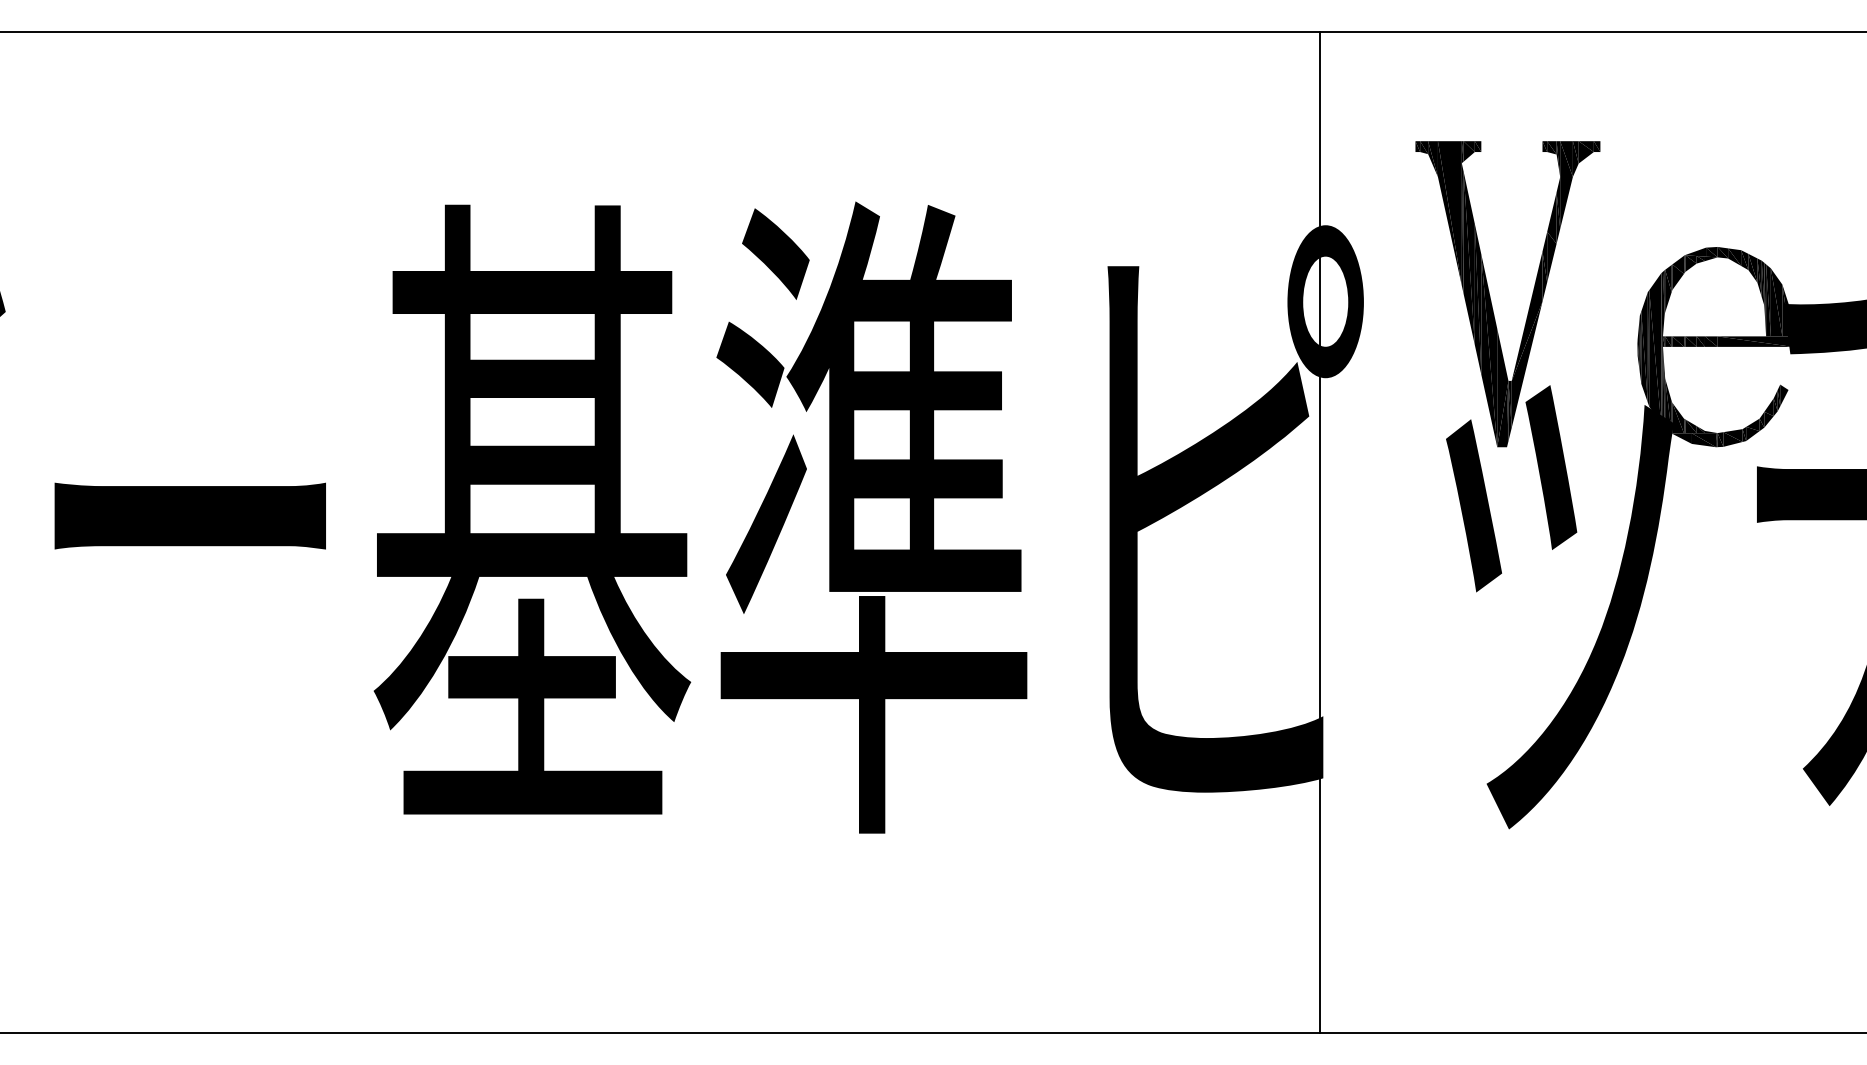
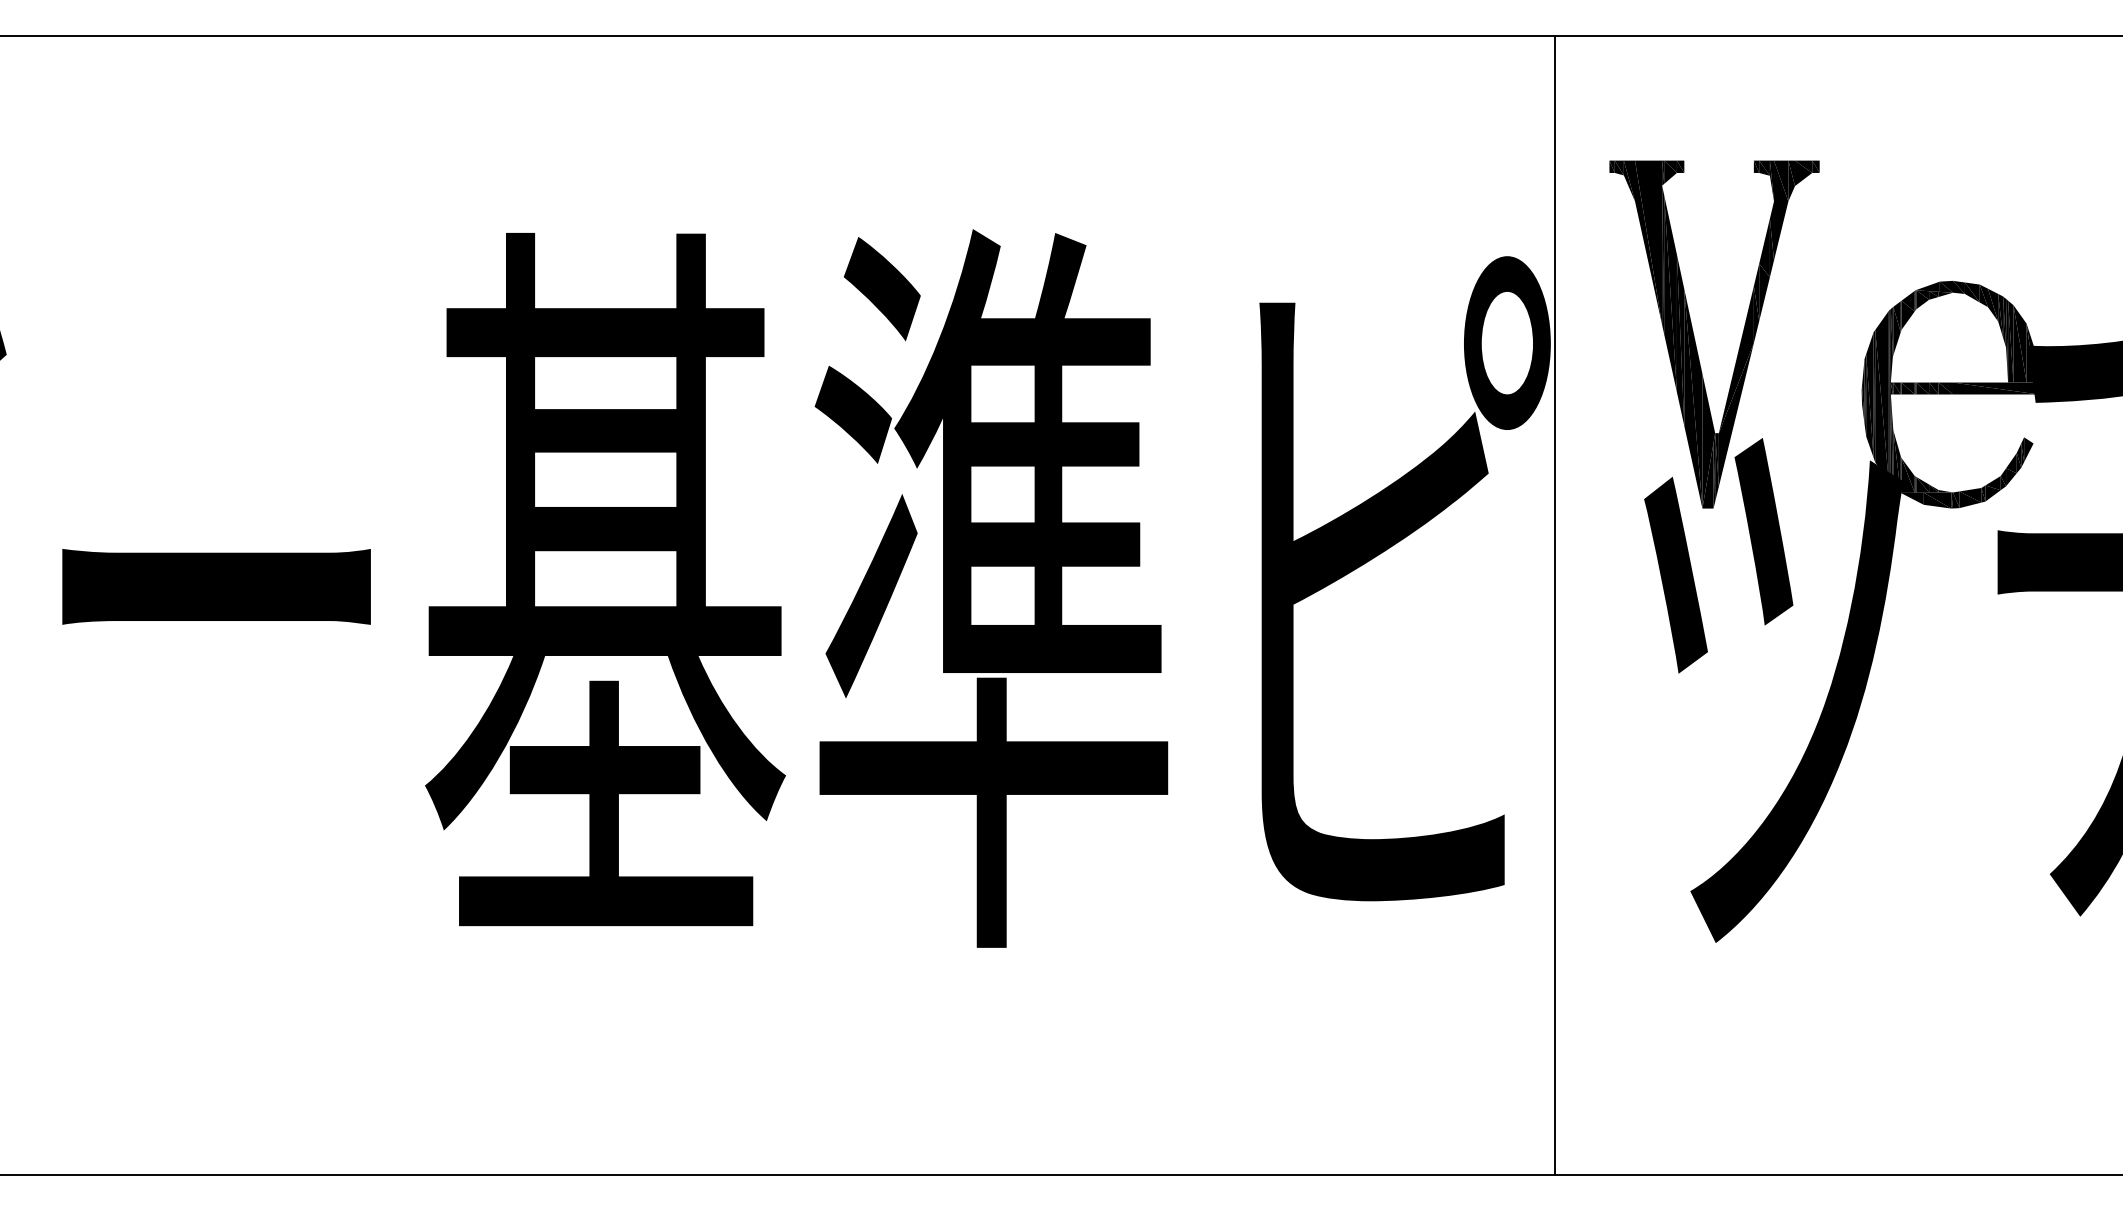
line: (1320, 531) -> (1554, 604), moved

